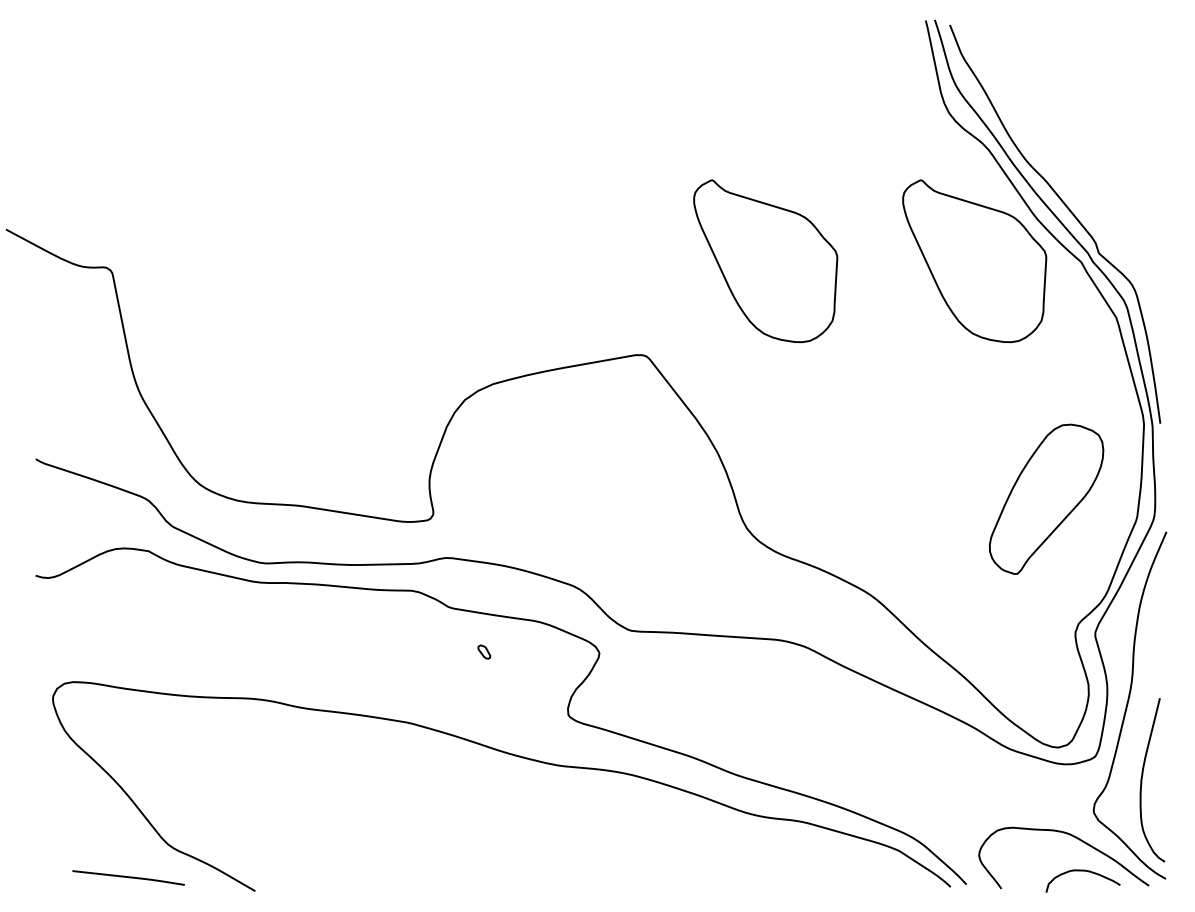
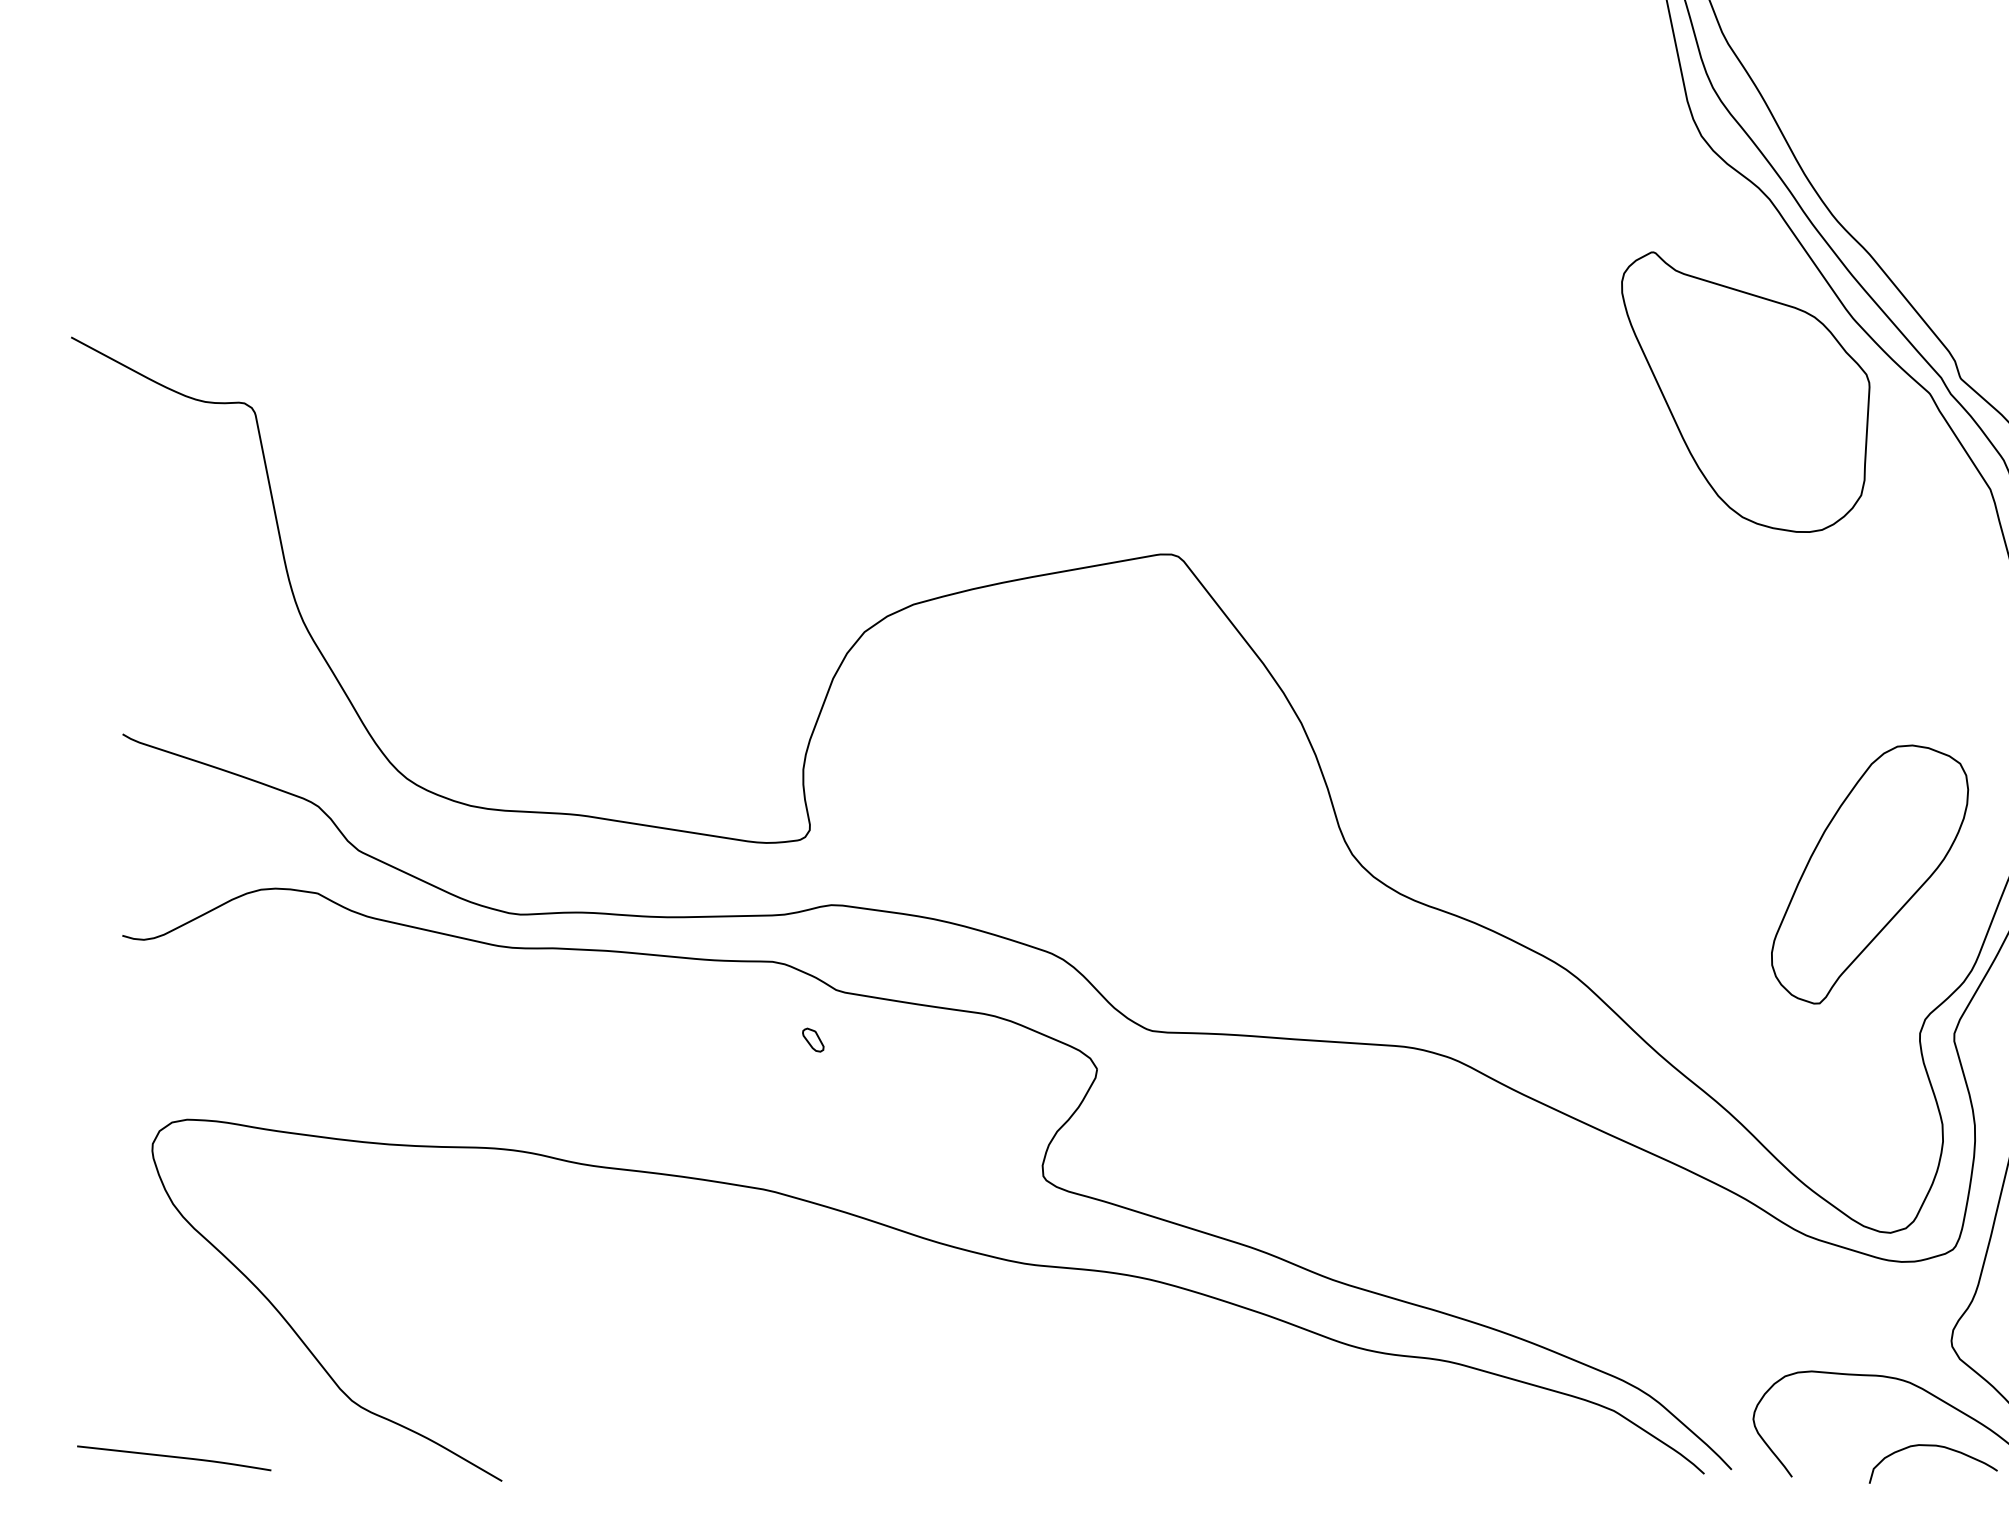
part: (765, 261) -> (1384, 392), removed
part: (1046, 498) -> (1869, 873), moved
part: (484, 651) -> (813, 1039), moved
curve: (128, 877) -> (174, 1457), moved

